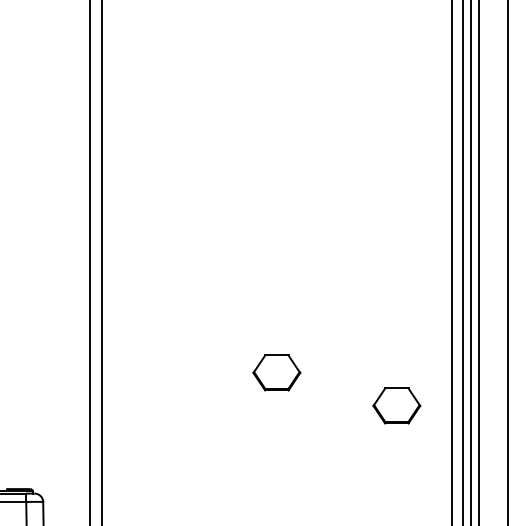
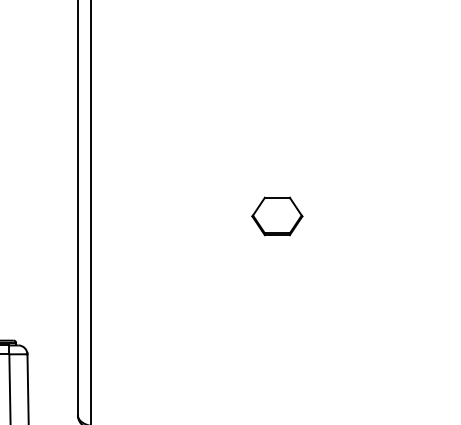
part: (396, 405) -> (405, 251), removed

